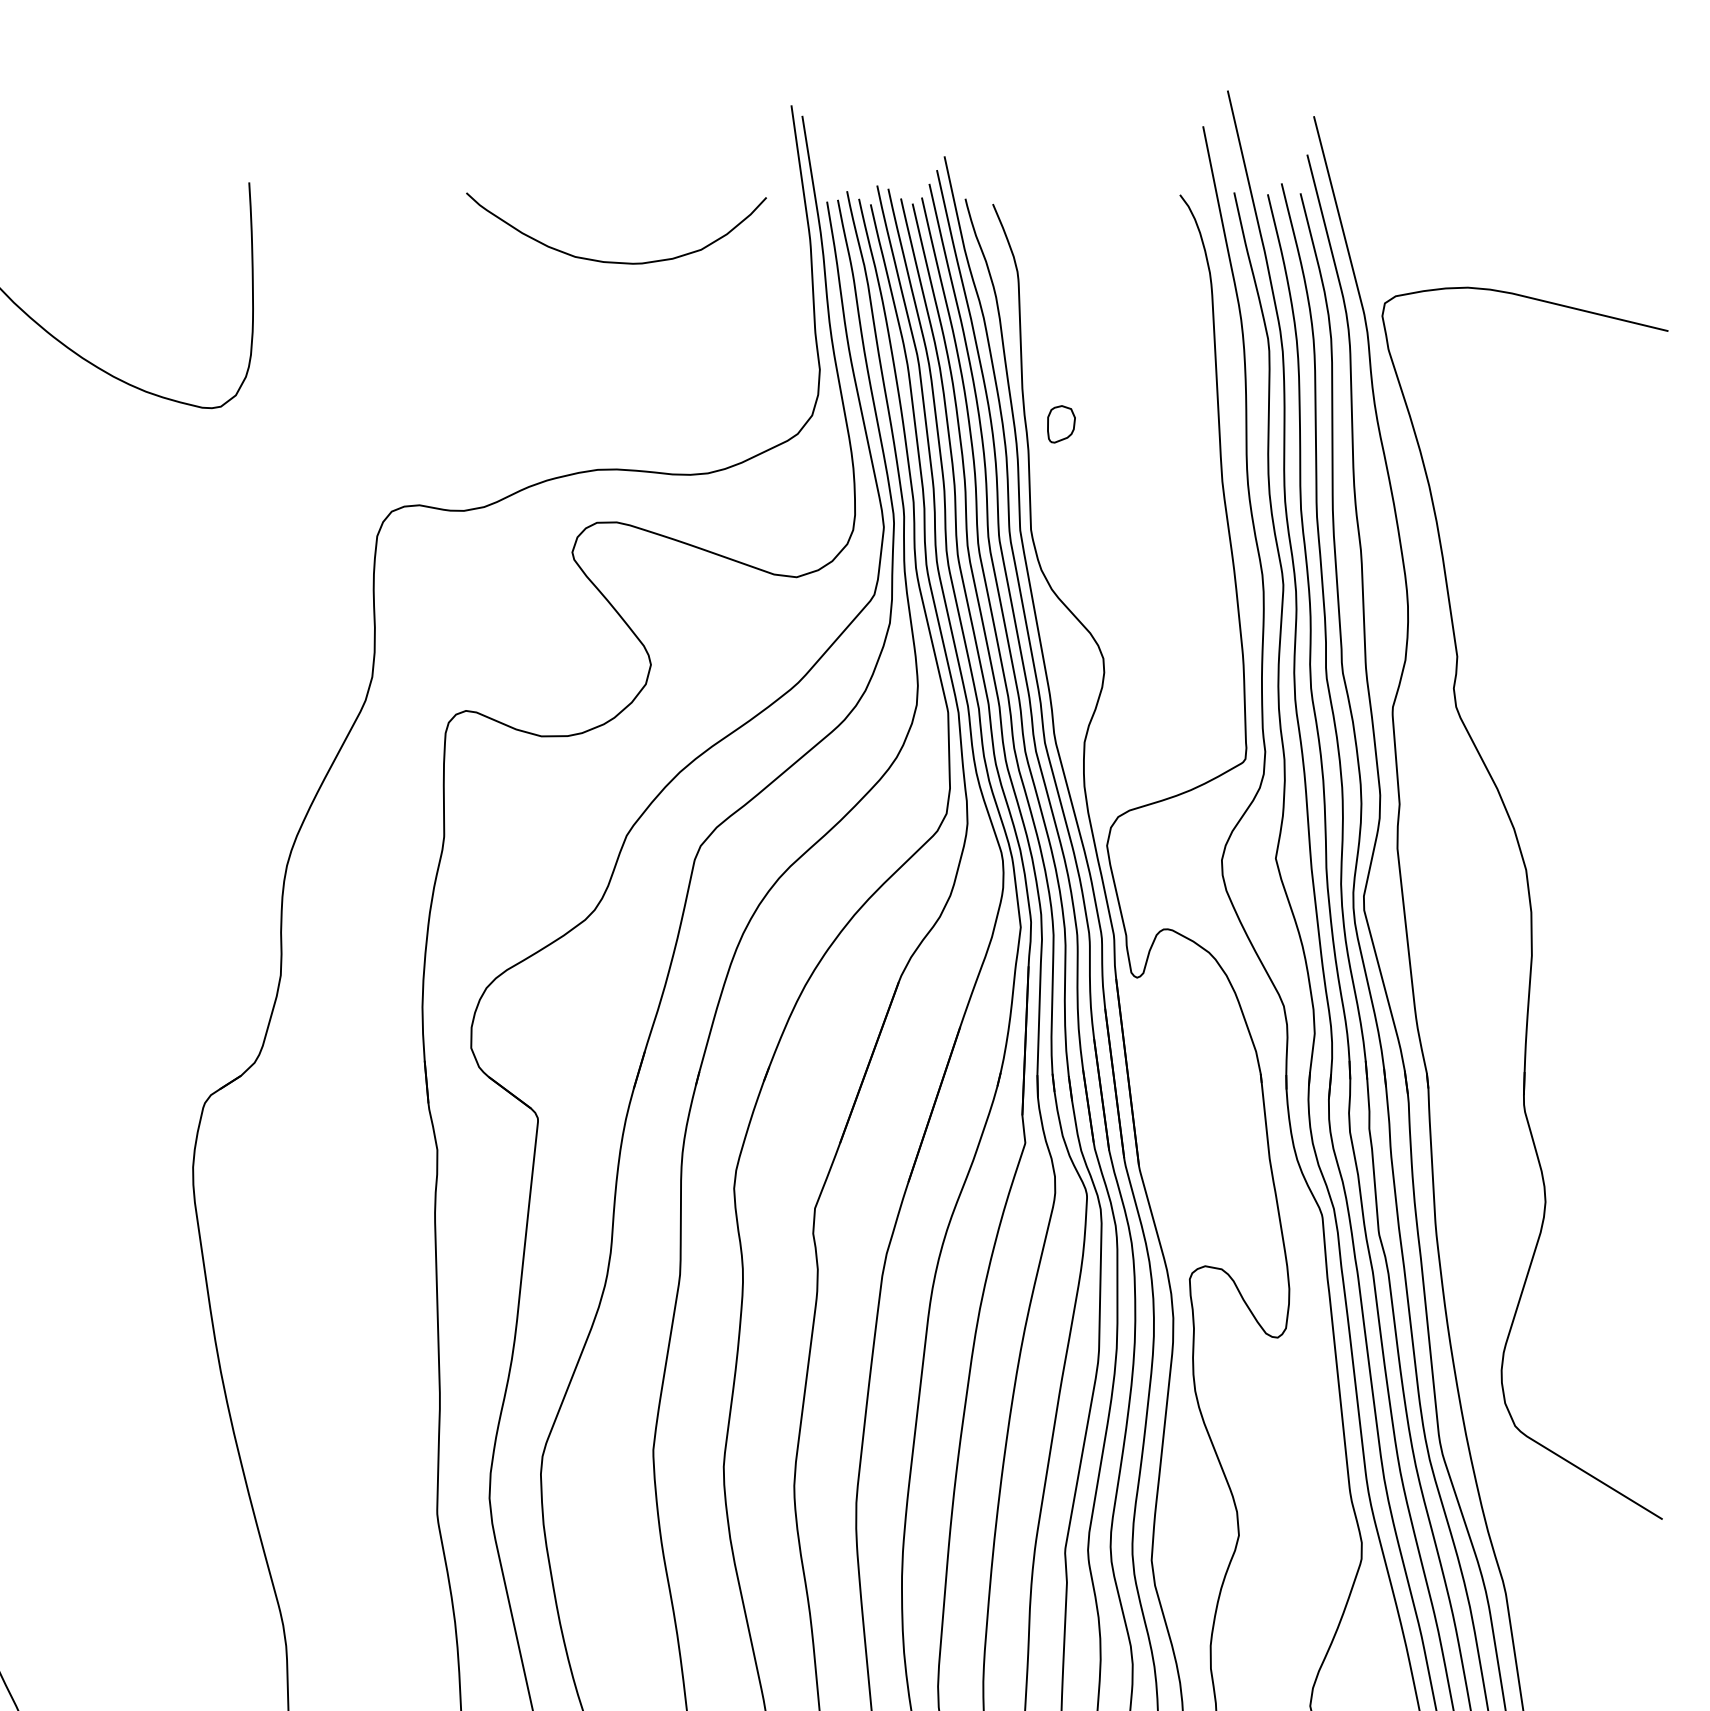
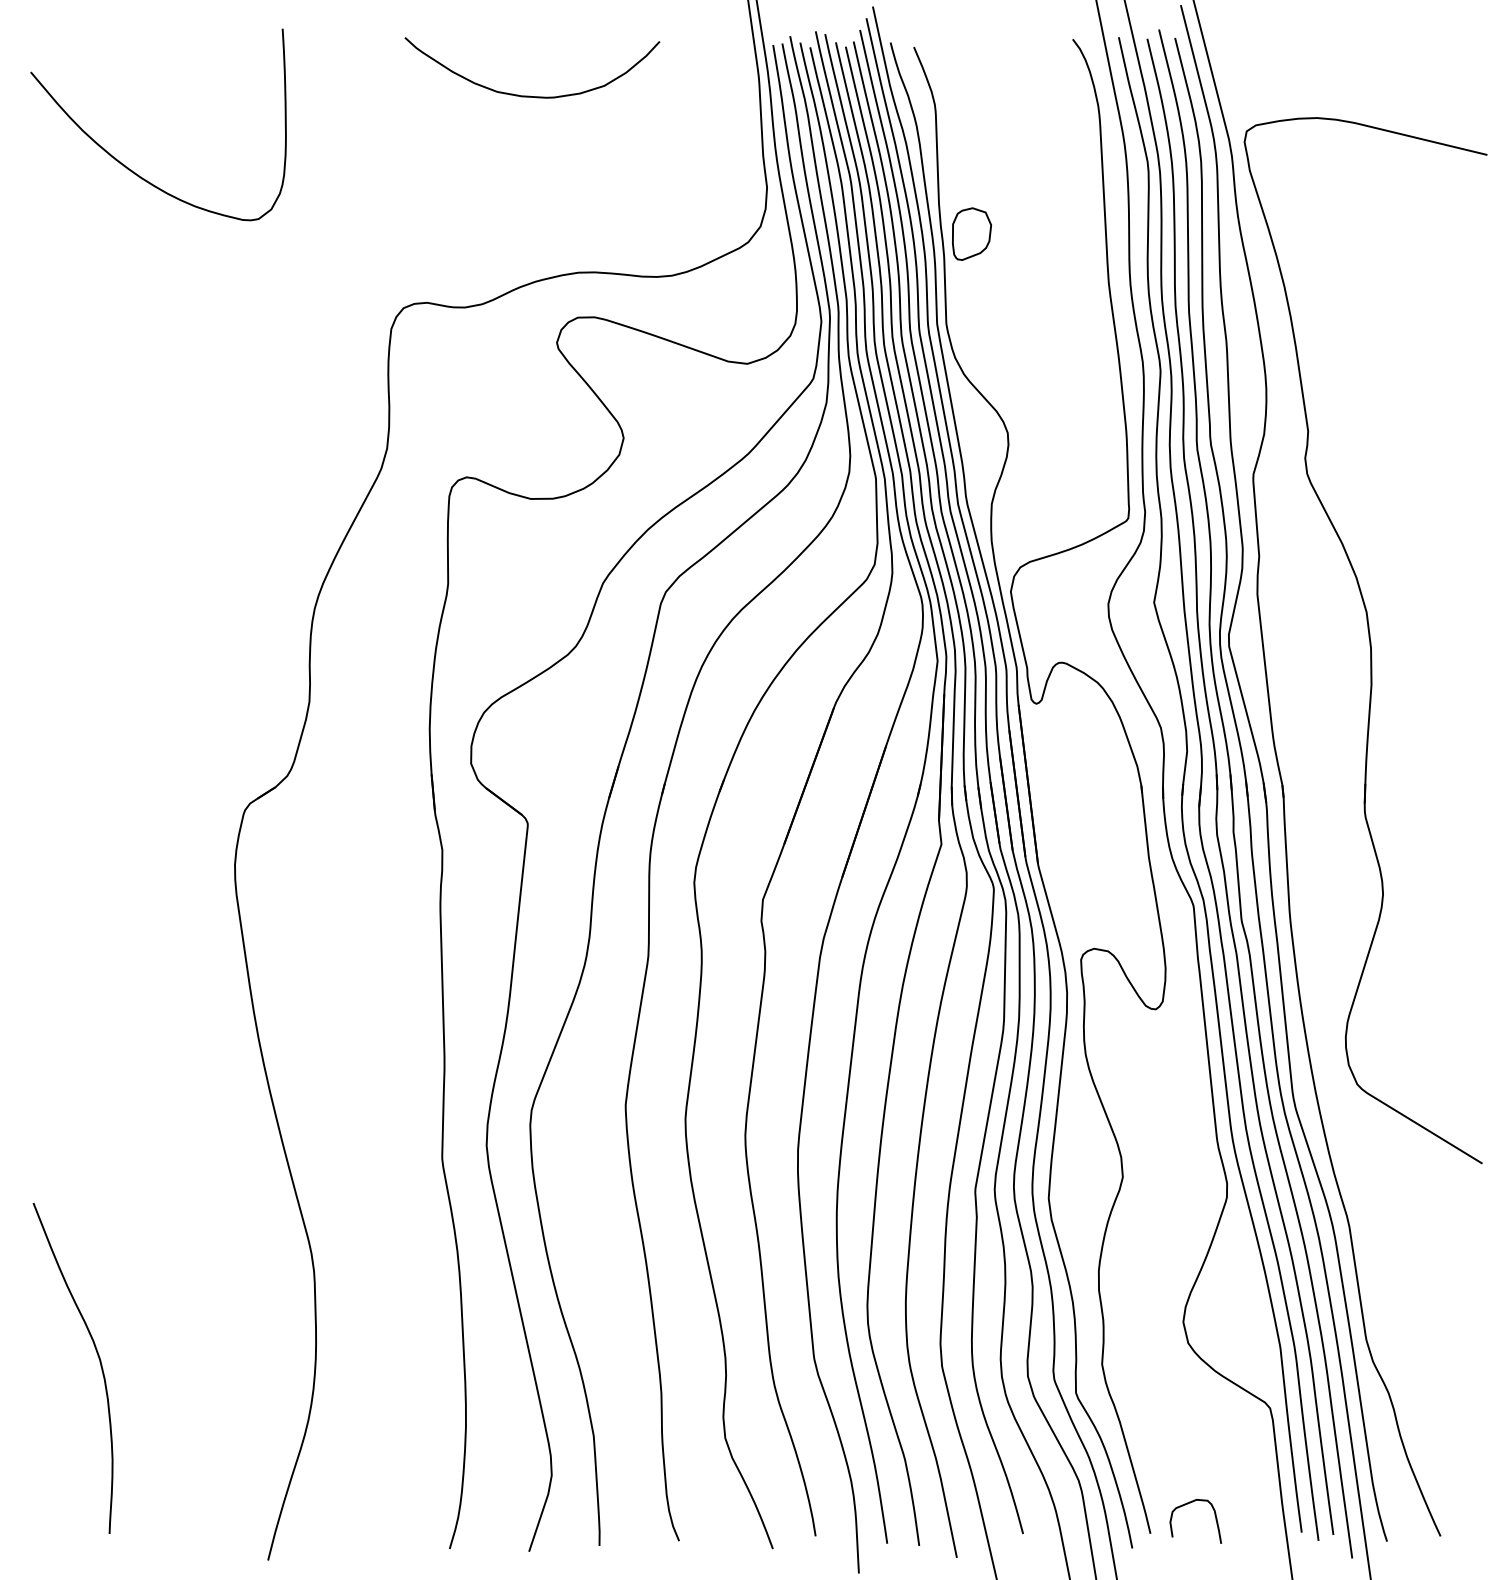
curve: (614, 261) -> (530, 95), moved
part: (1061, 423) -> (972, 233), size x1.67

